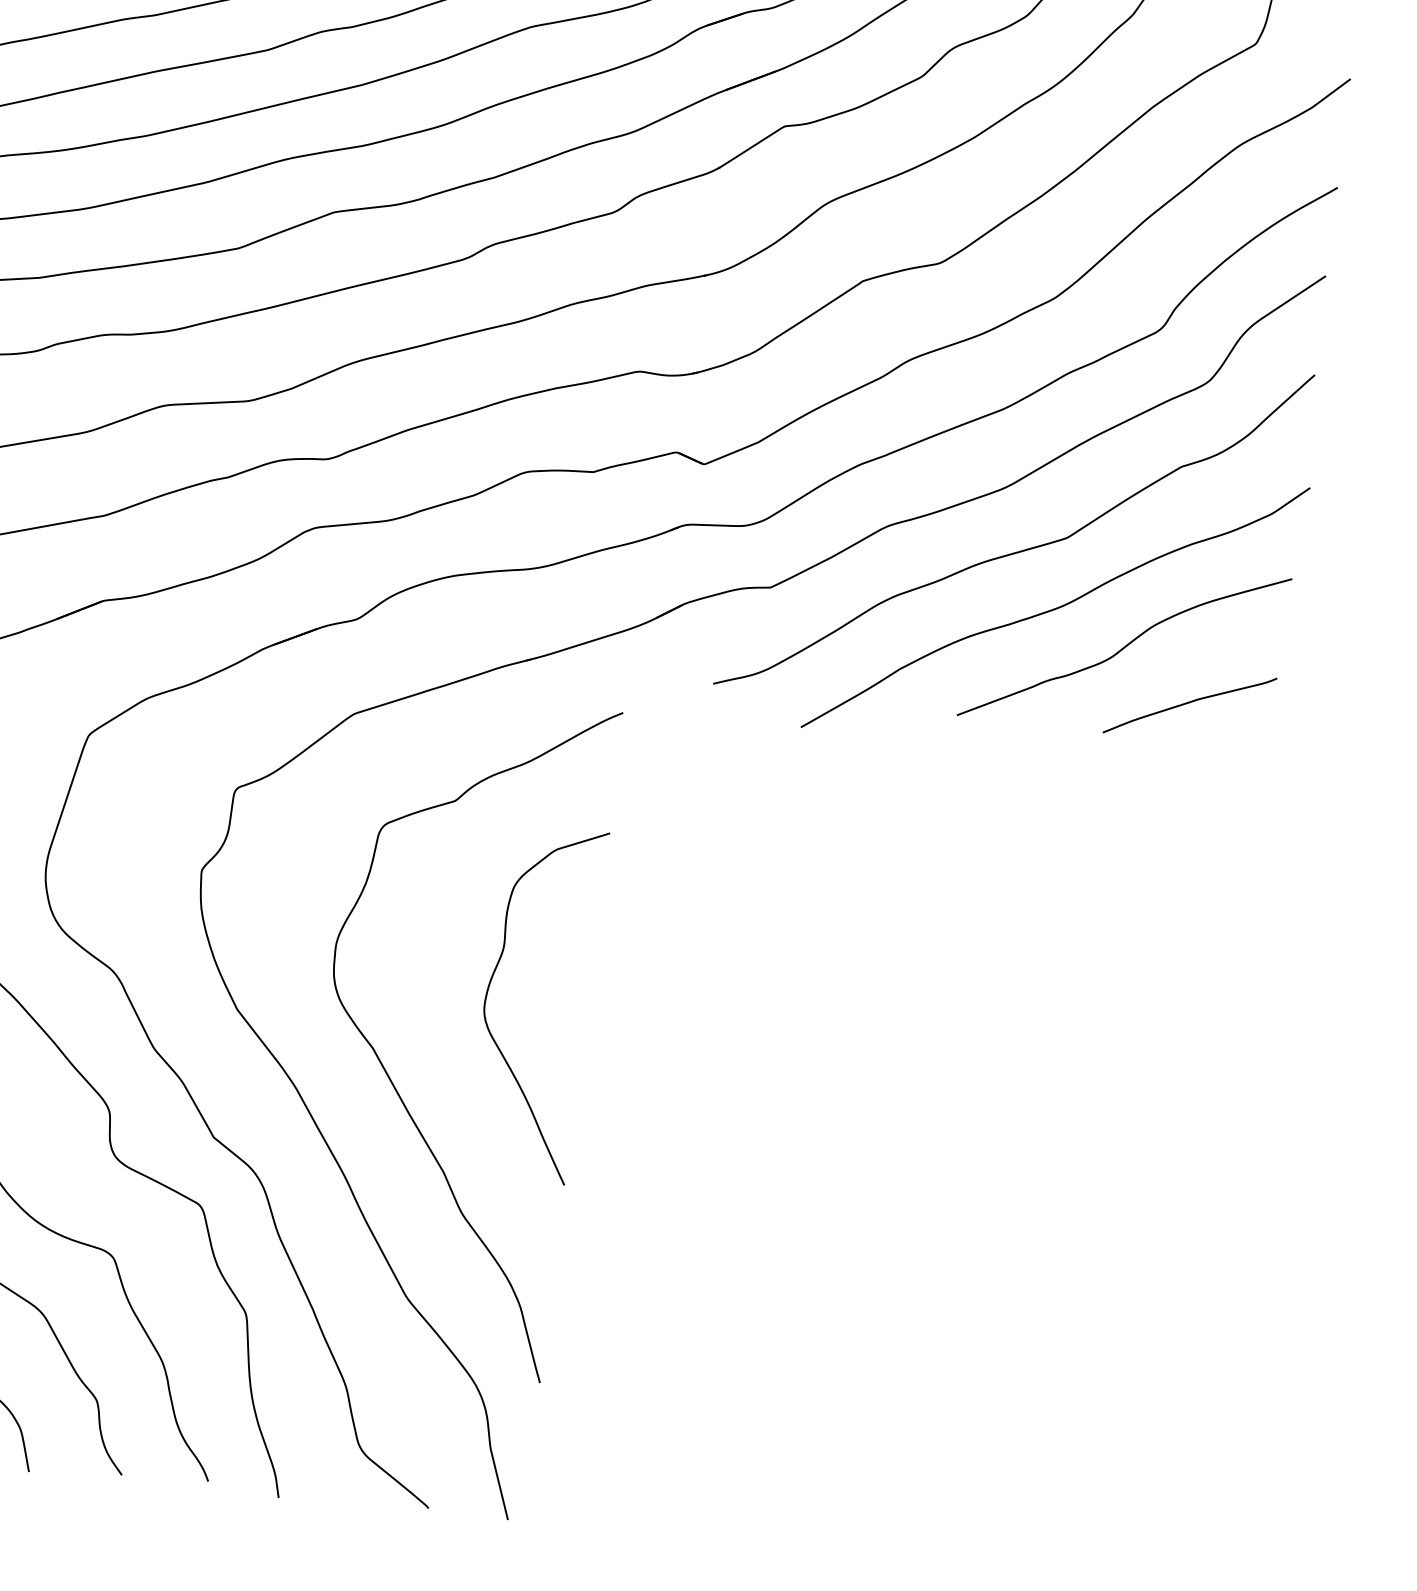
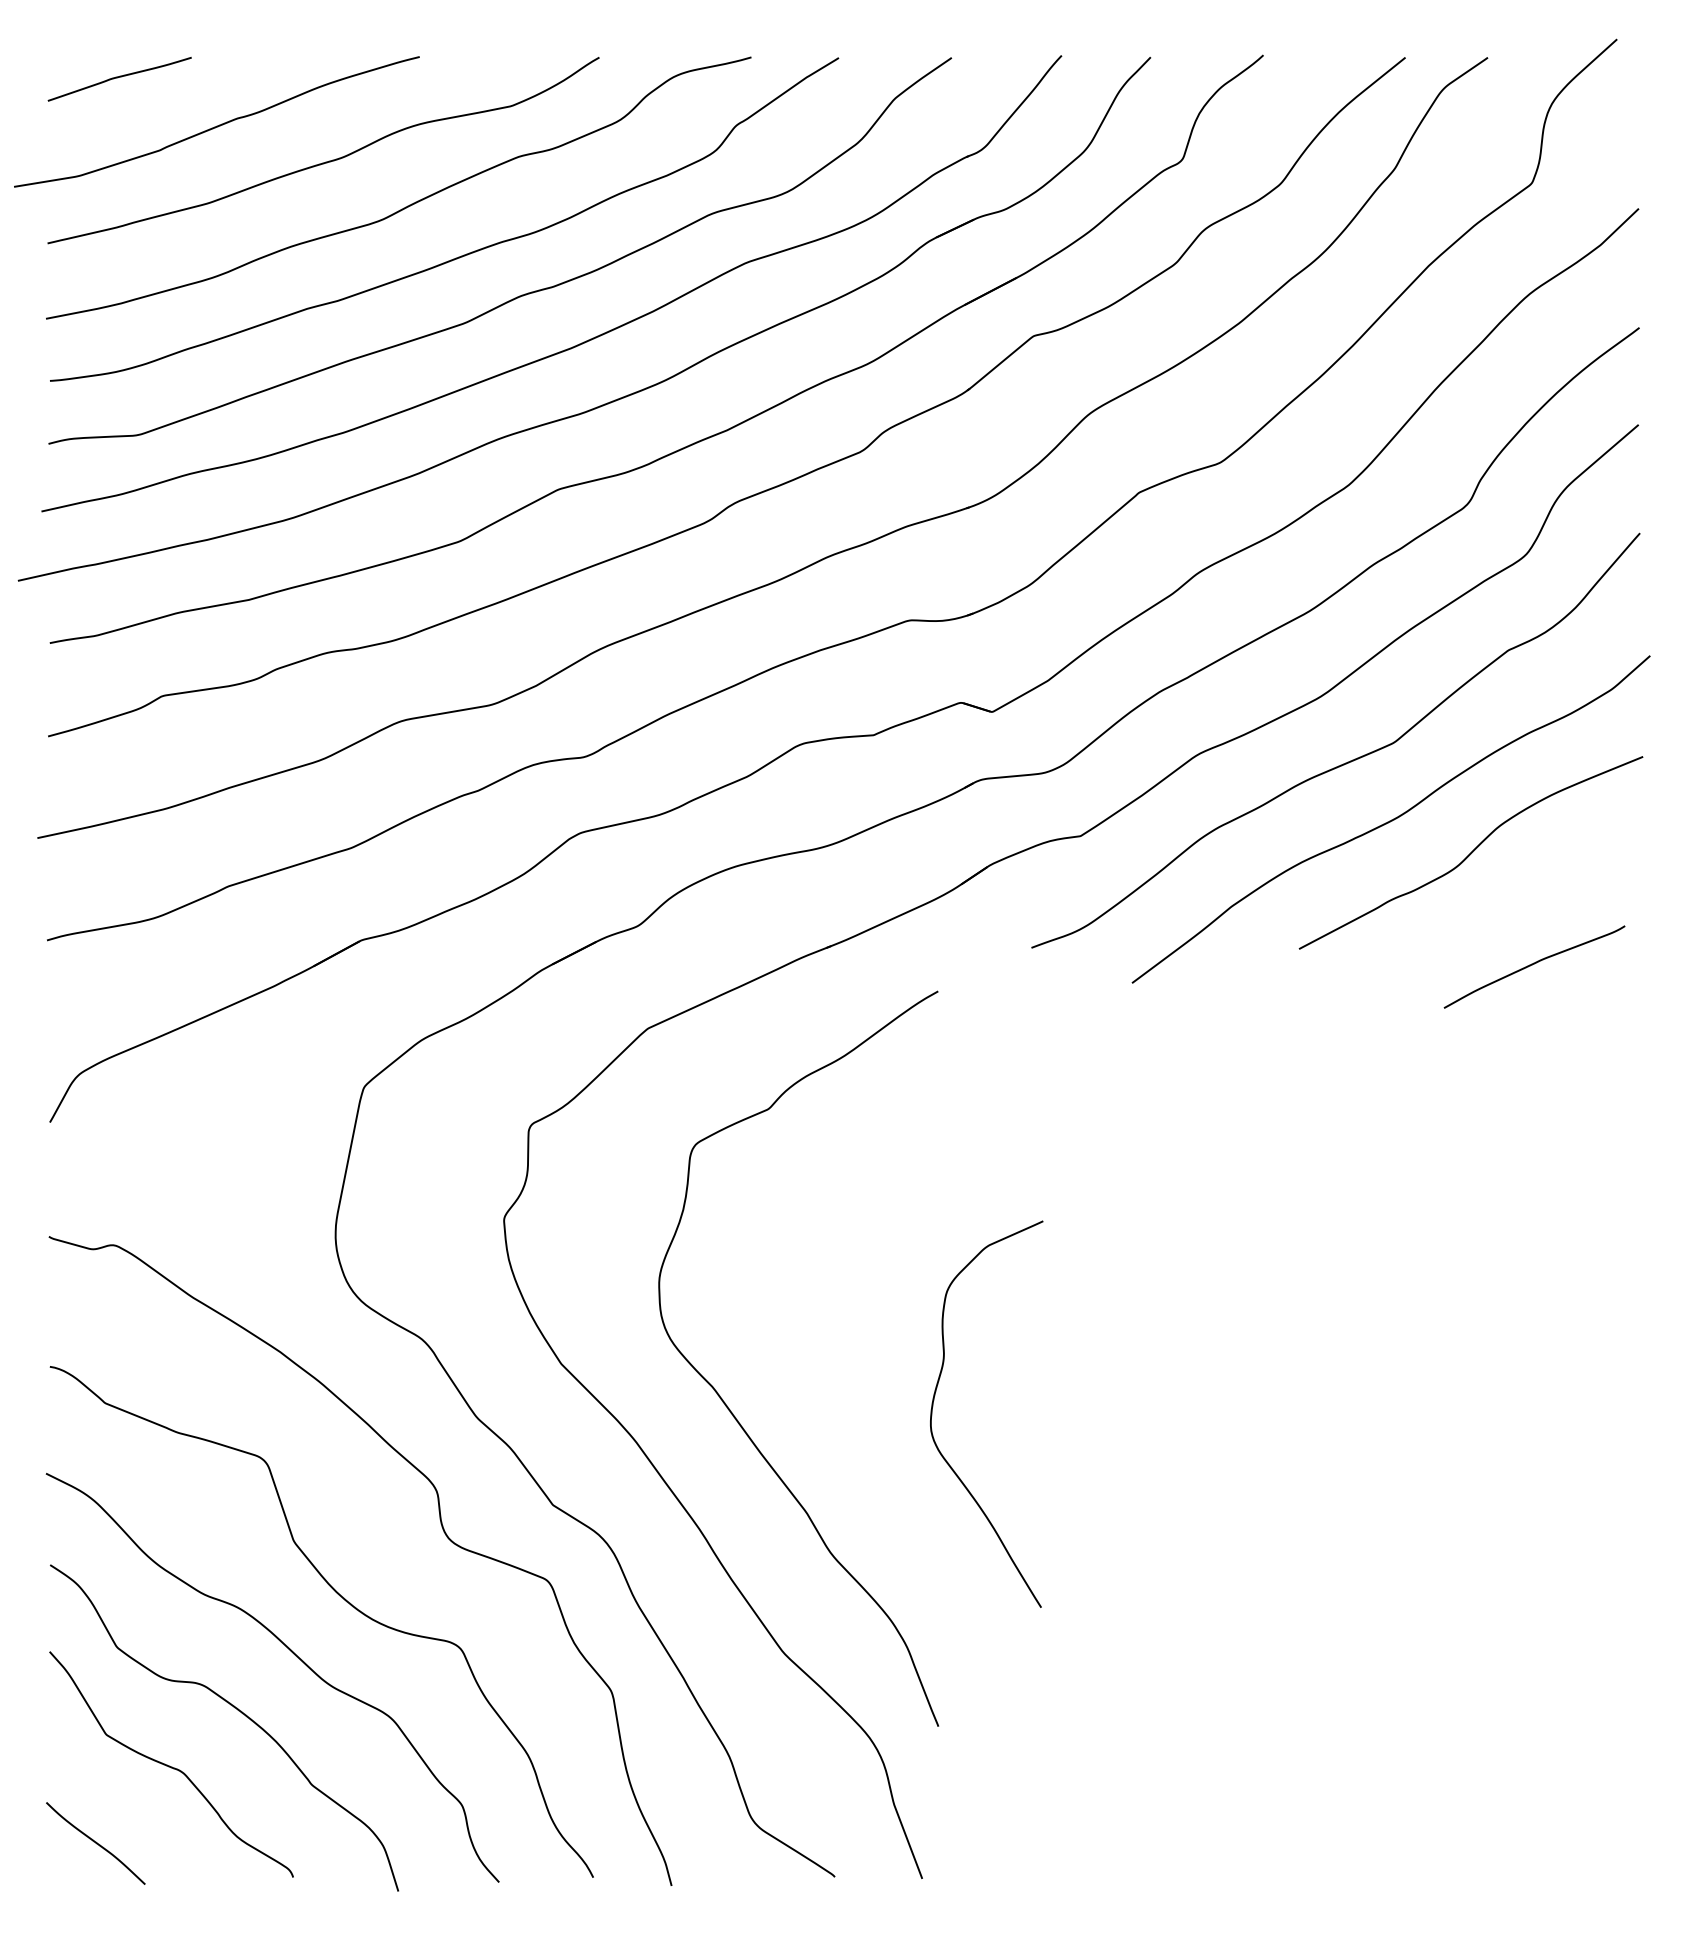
curve: (1190, 703) -> (1534, 964), moved
curve: (489, 989) -> (933, 1406), moved

